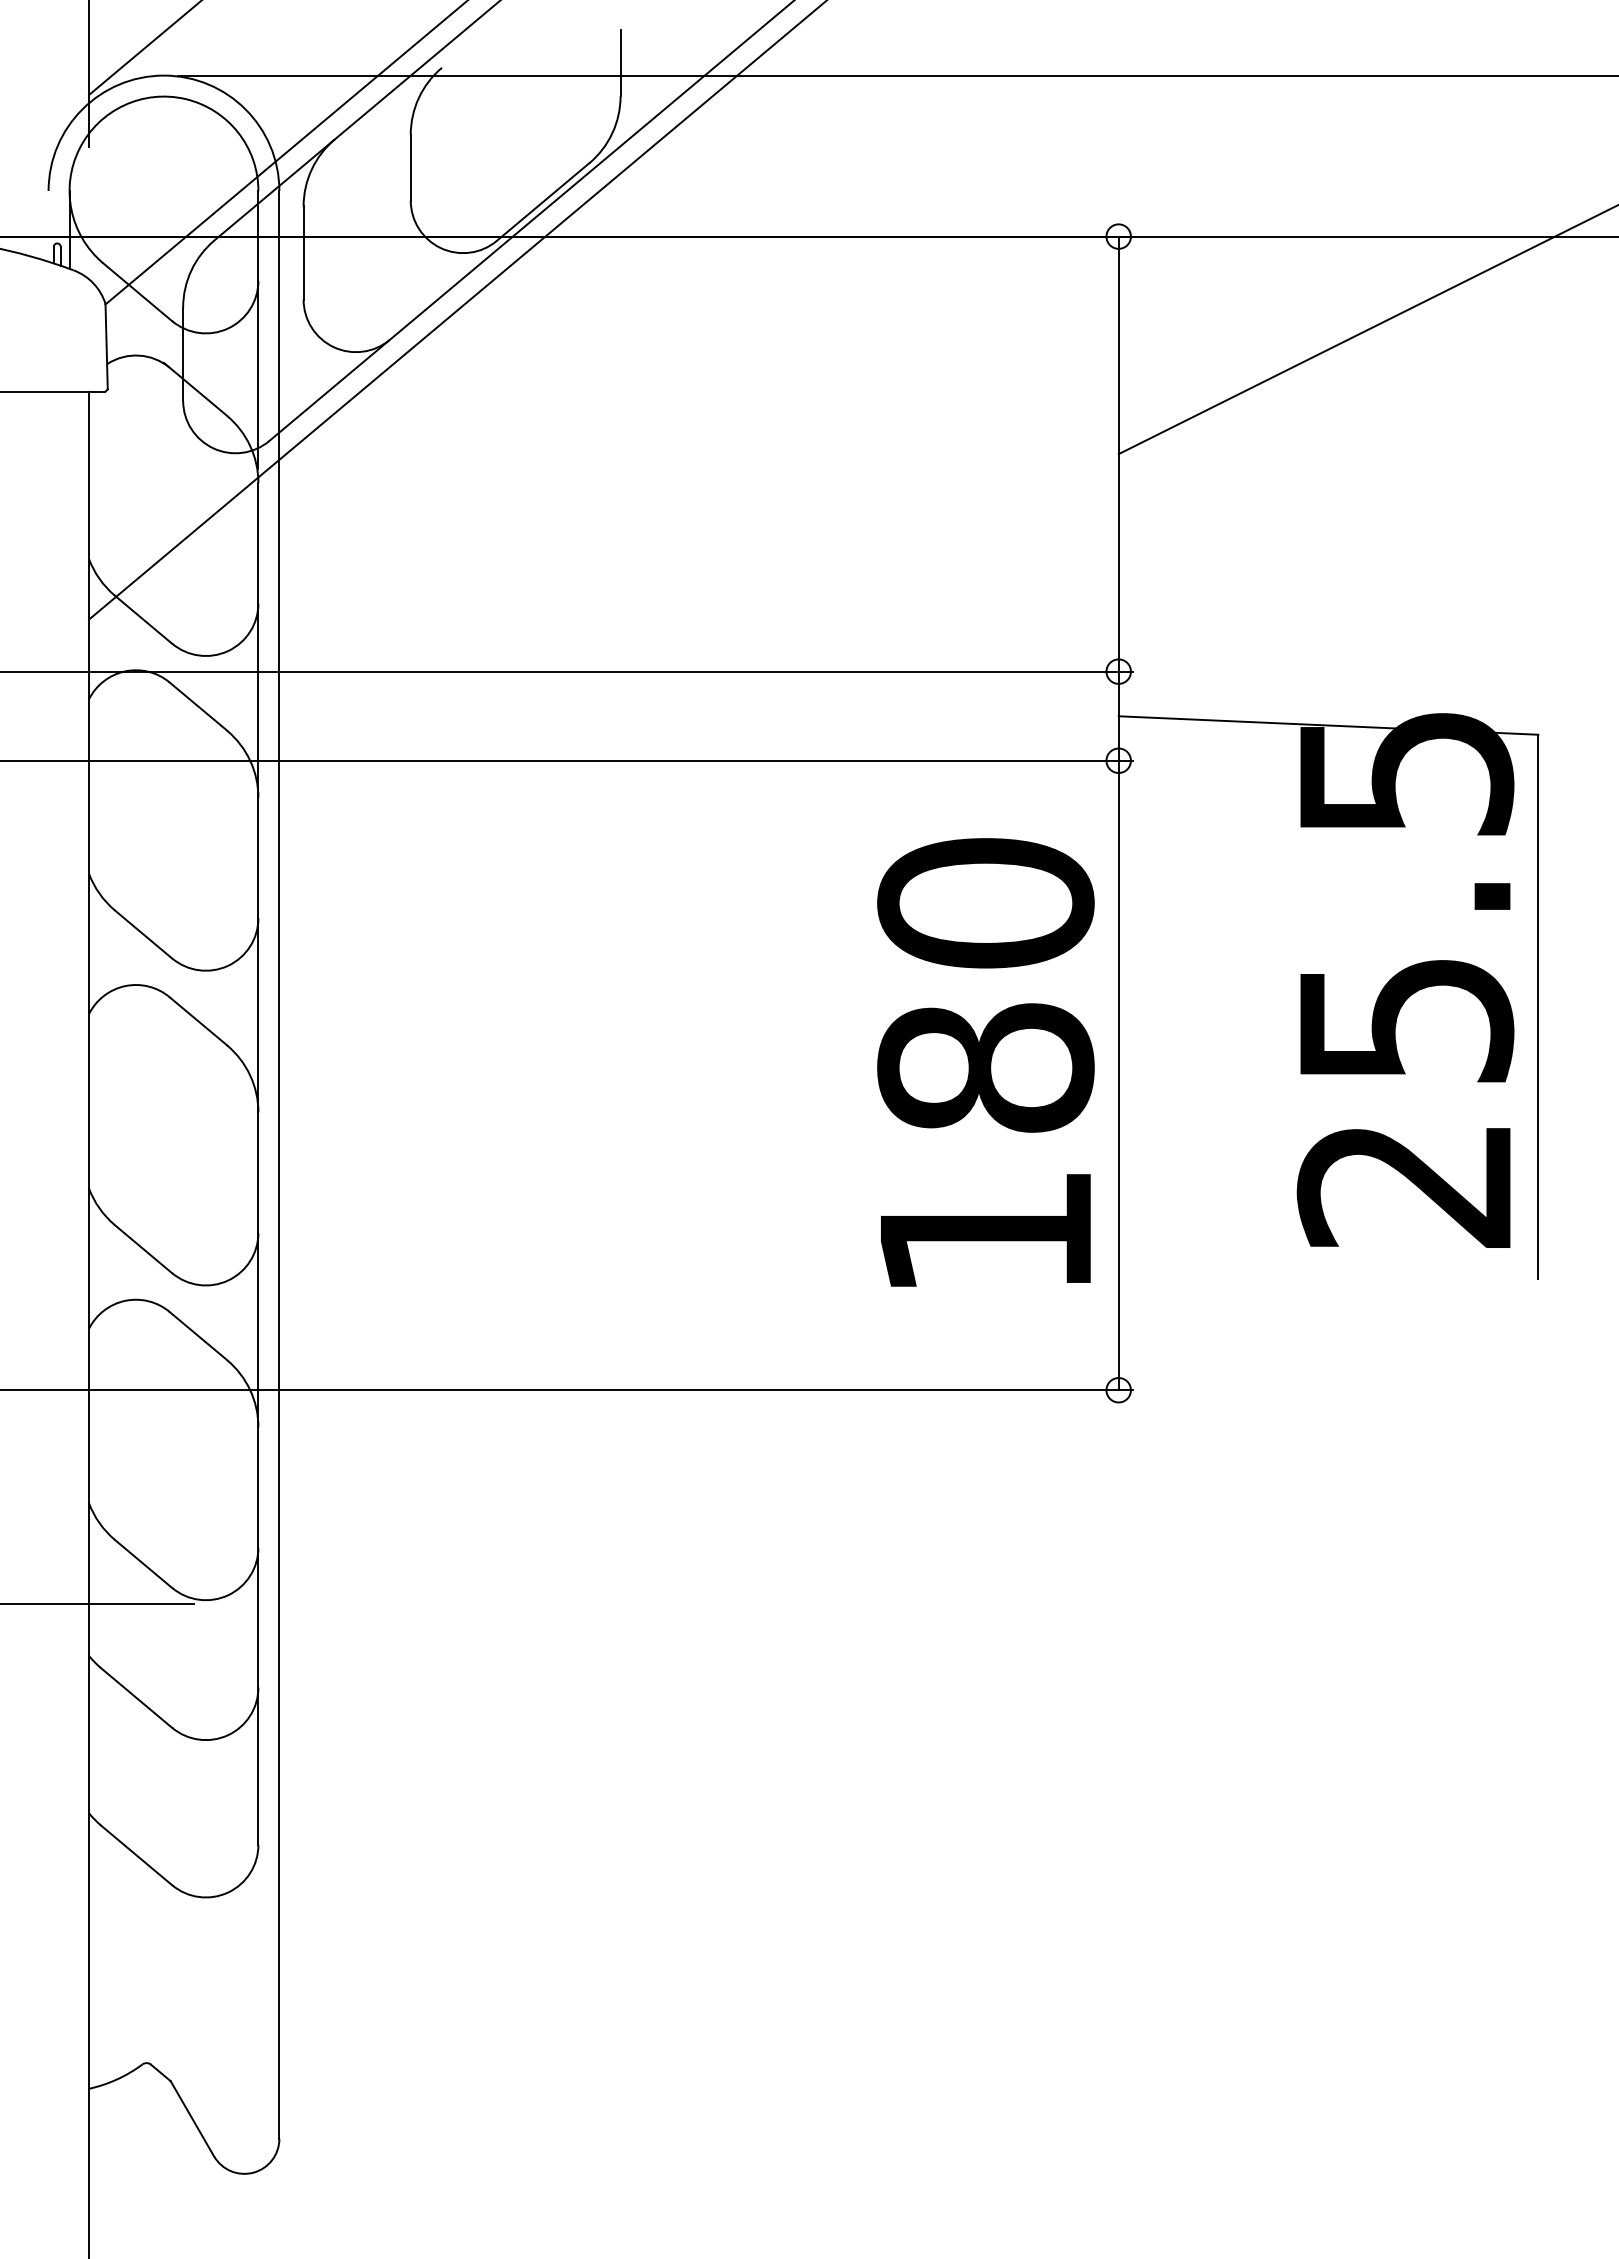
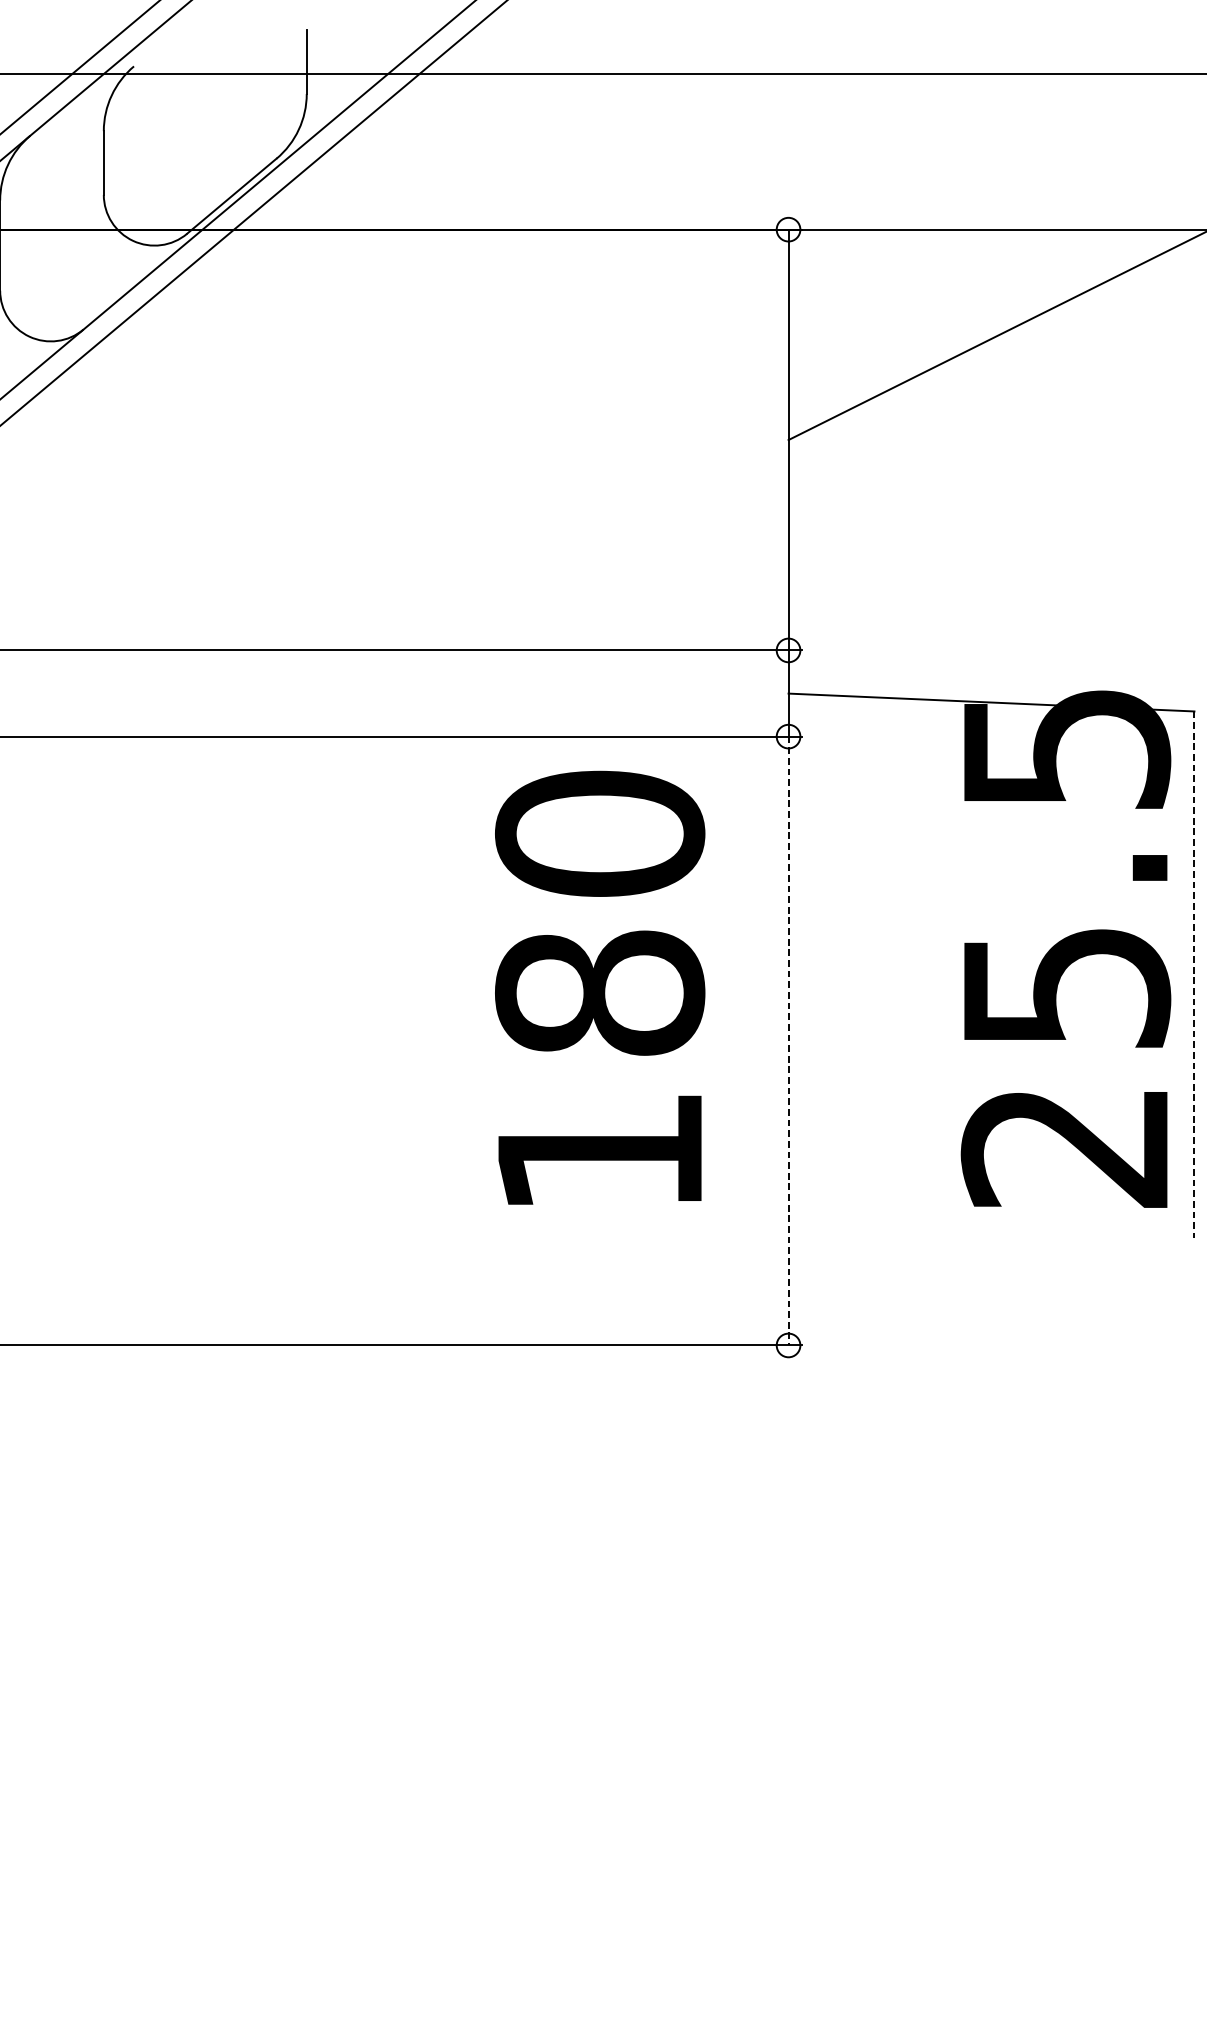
line: (1538, 1007) -> (1194, 975), solid -> dashed
text: (985, 1062) -> (599, 987), moved
line: (1118, 1075) -> (788, 1041), solid -> dashed

